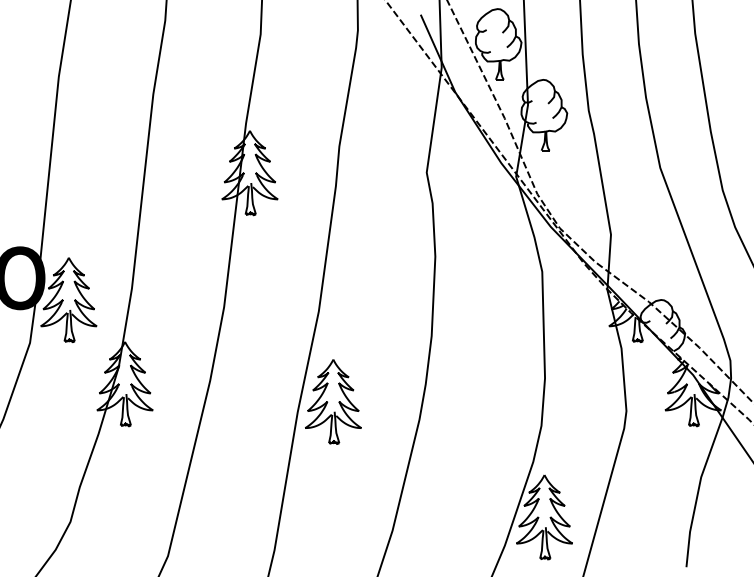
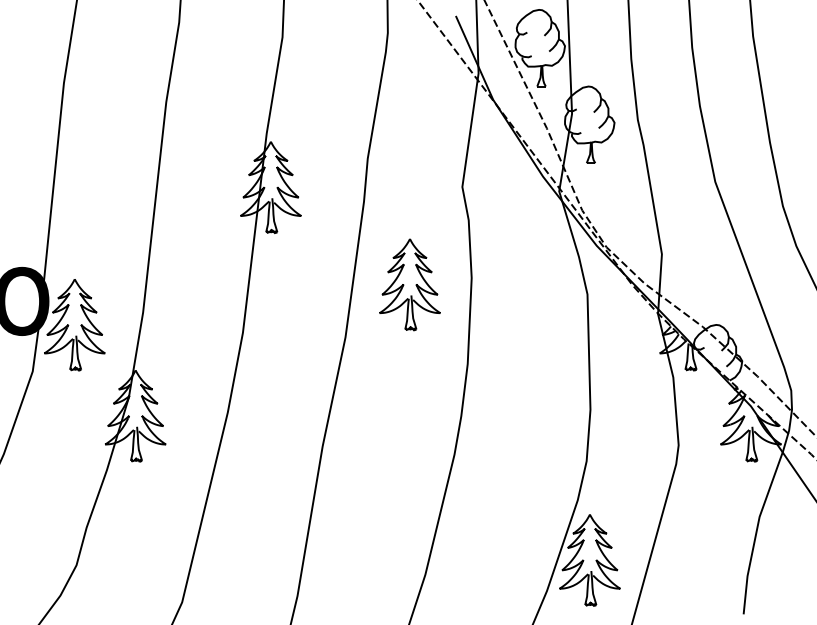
part: (333, 401) -> (410, 284), moved

